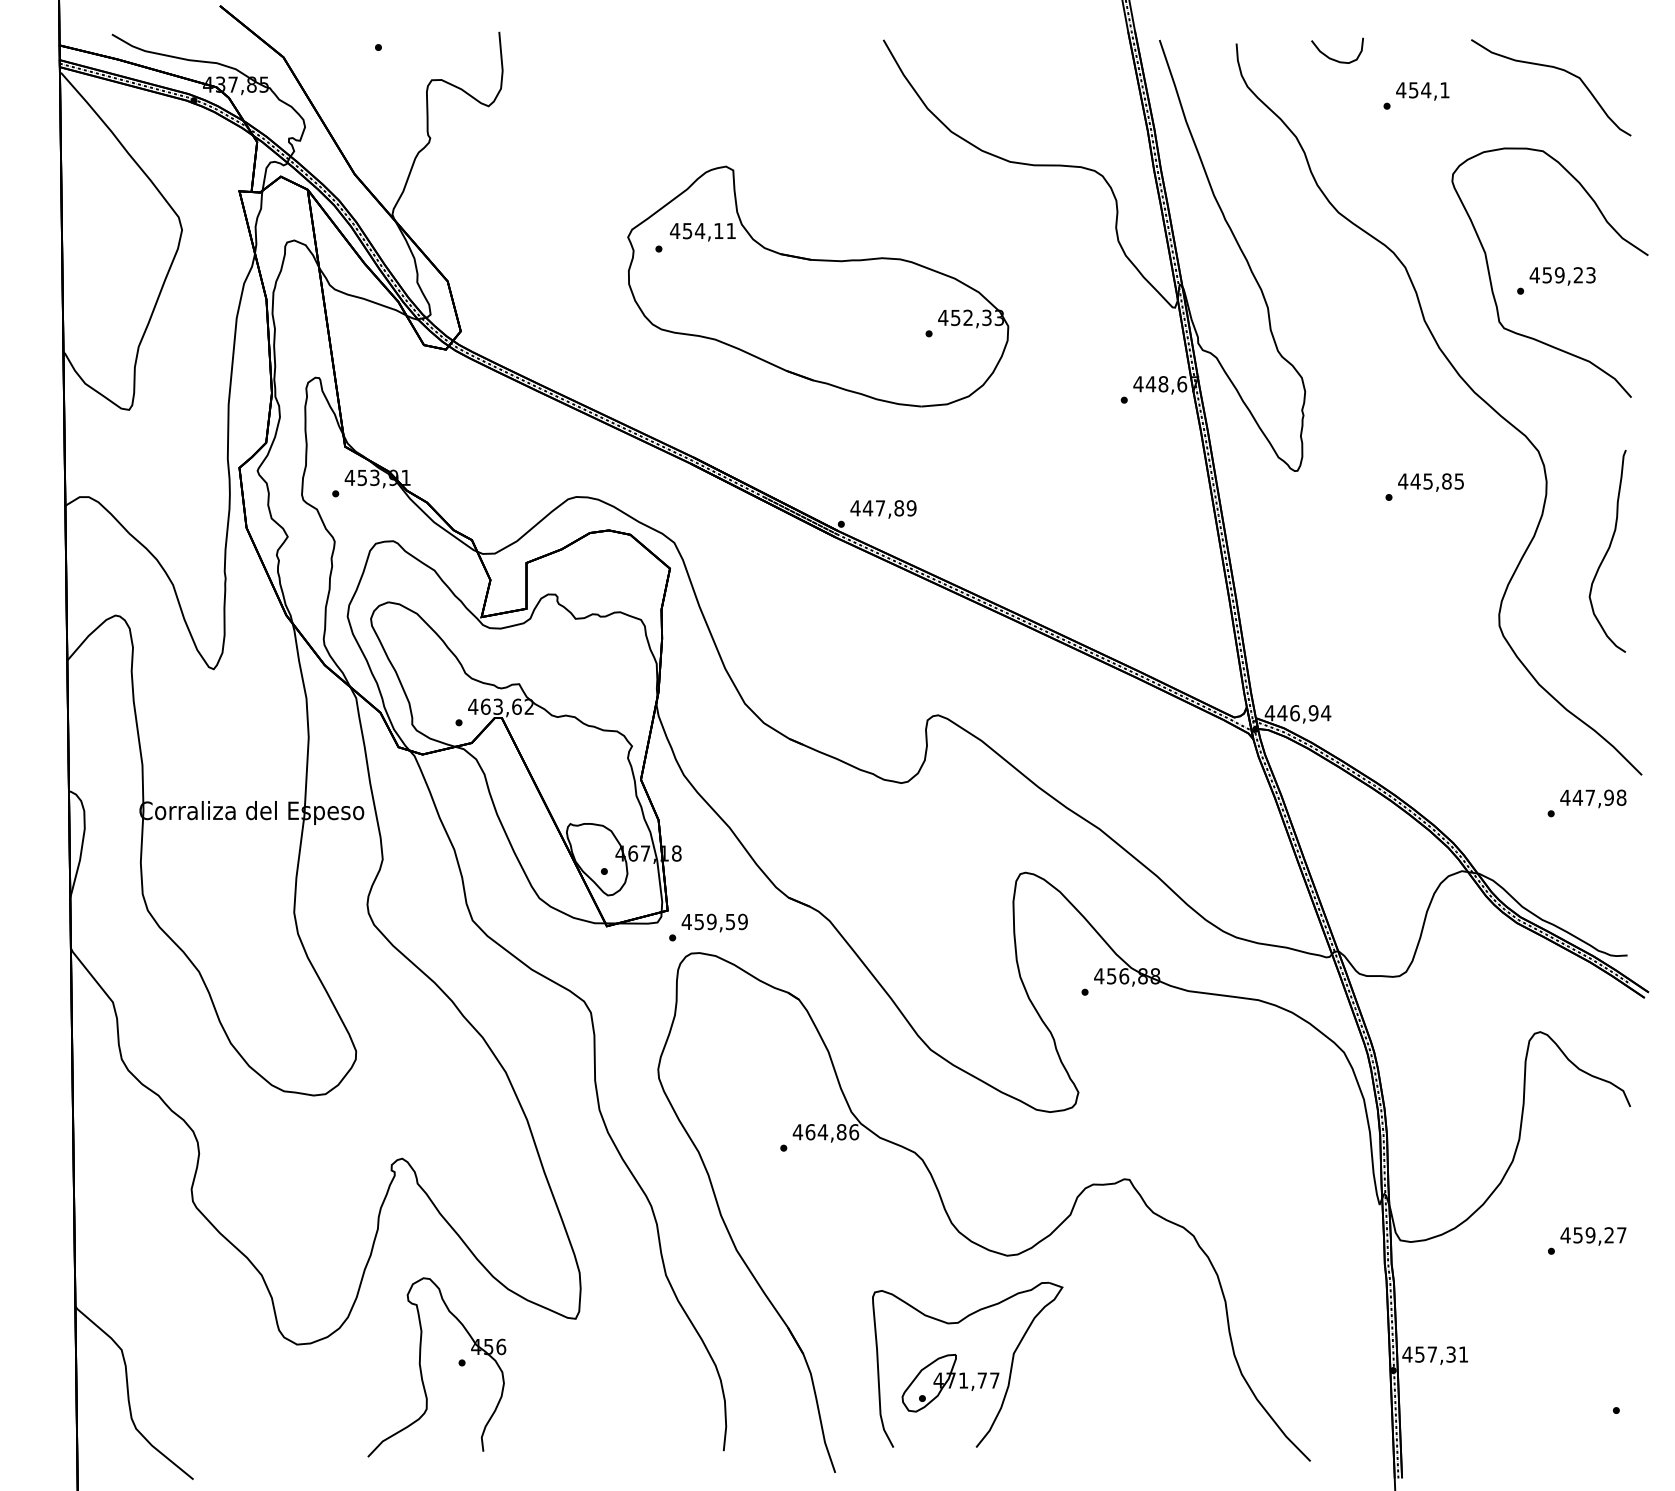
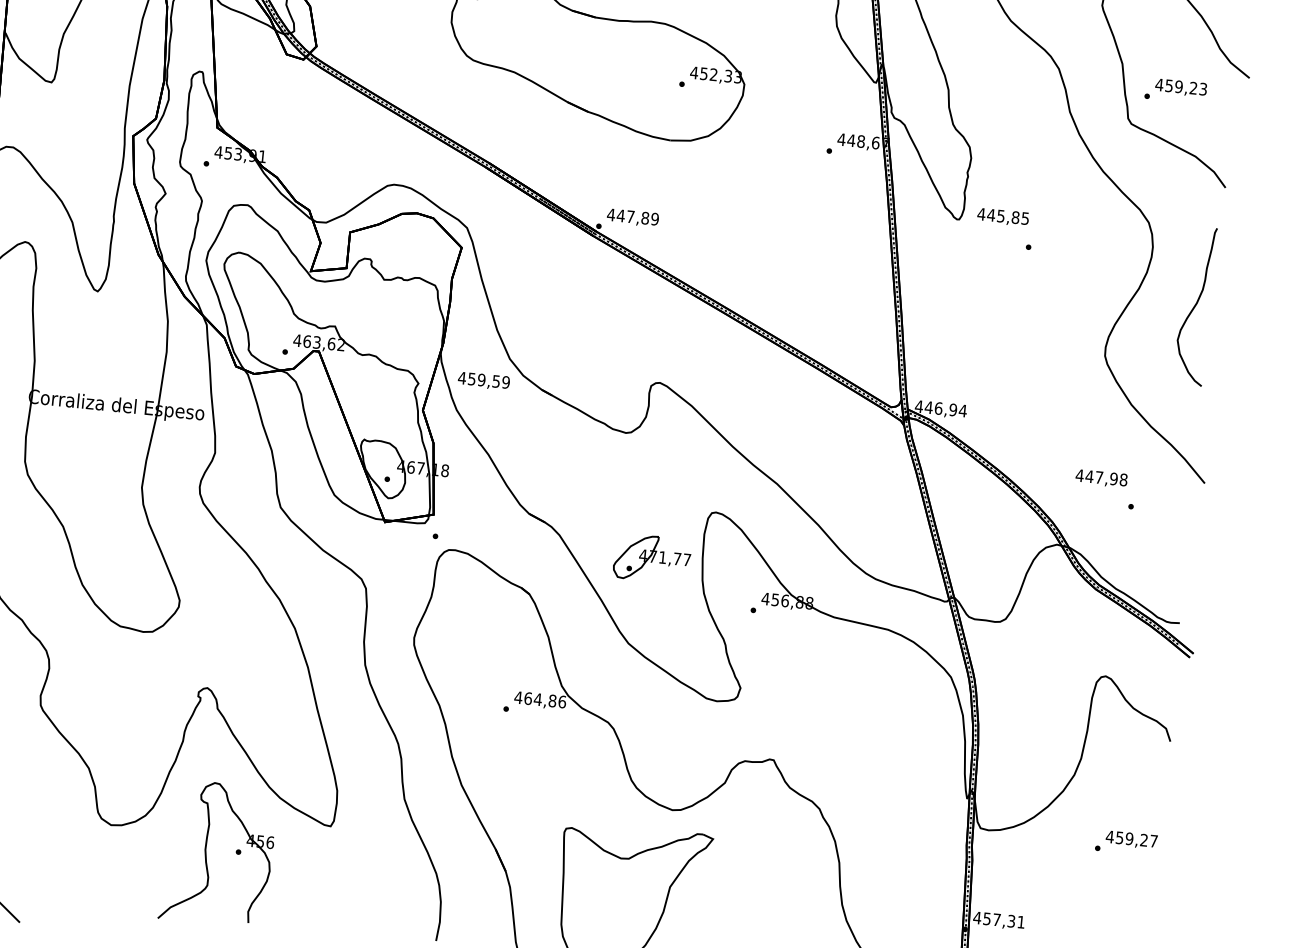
text: (1430, 482) -> (1002, 217), moved
text: (1593, 798) -> (1101, 478), moved
text: (714, 922) -> (483, 380), moved
part: (950, 1383) -> (652, 558), moved

